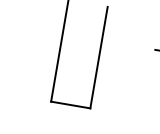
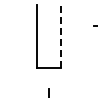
line: (98, 56) -> (60, 35), solid -> dashed

